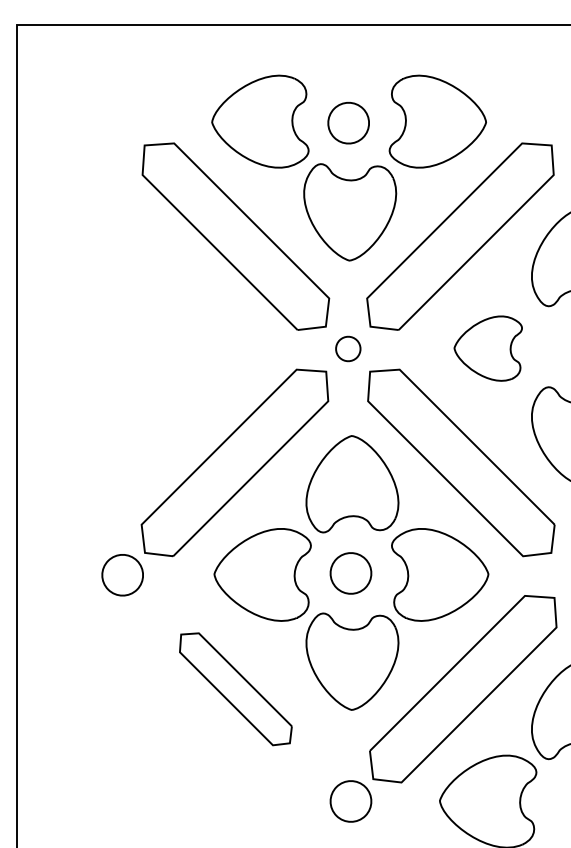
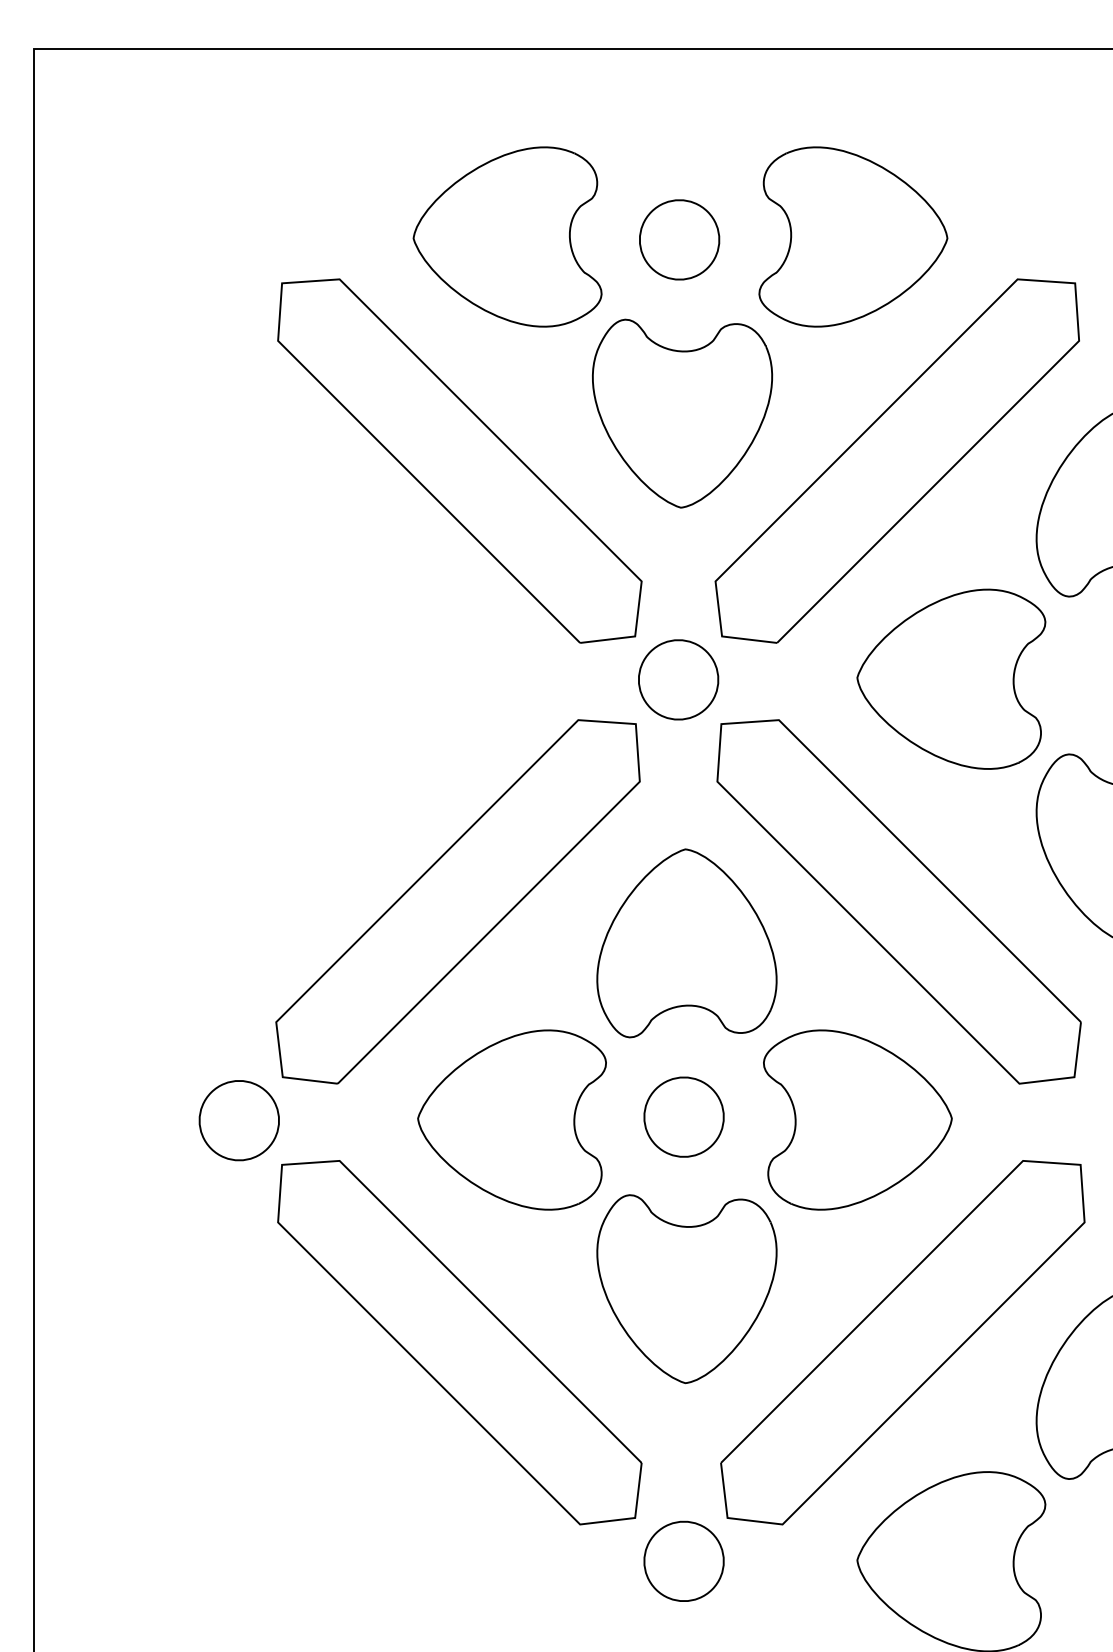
part: (348, 348) -> (679, 678), size x1.67
part: (488, 348) -> (952, 678), size x1.43
part: (235, 689) -> (459, 1343), size x1.67

